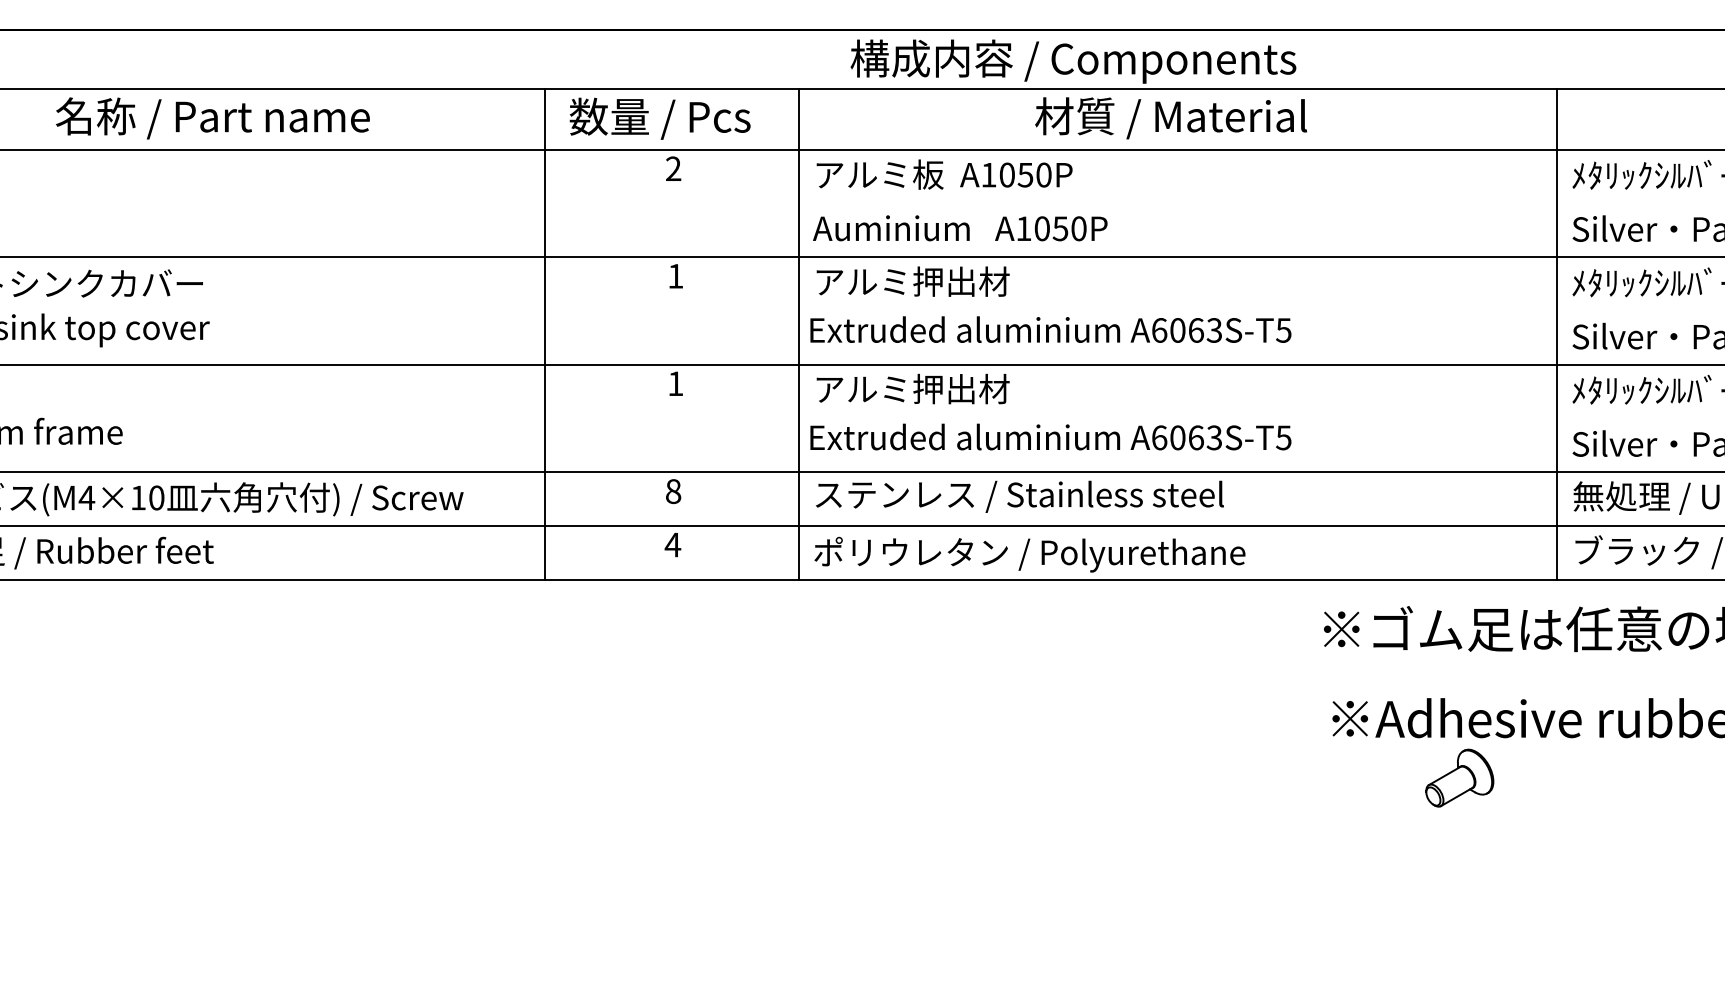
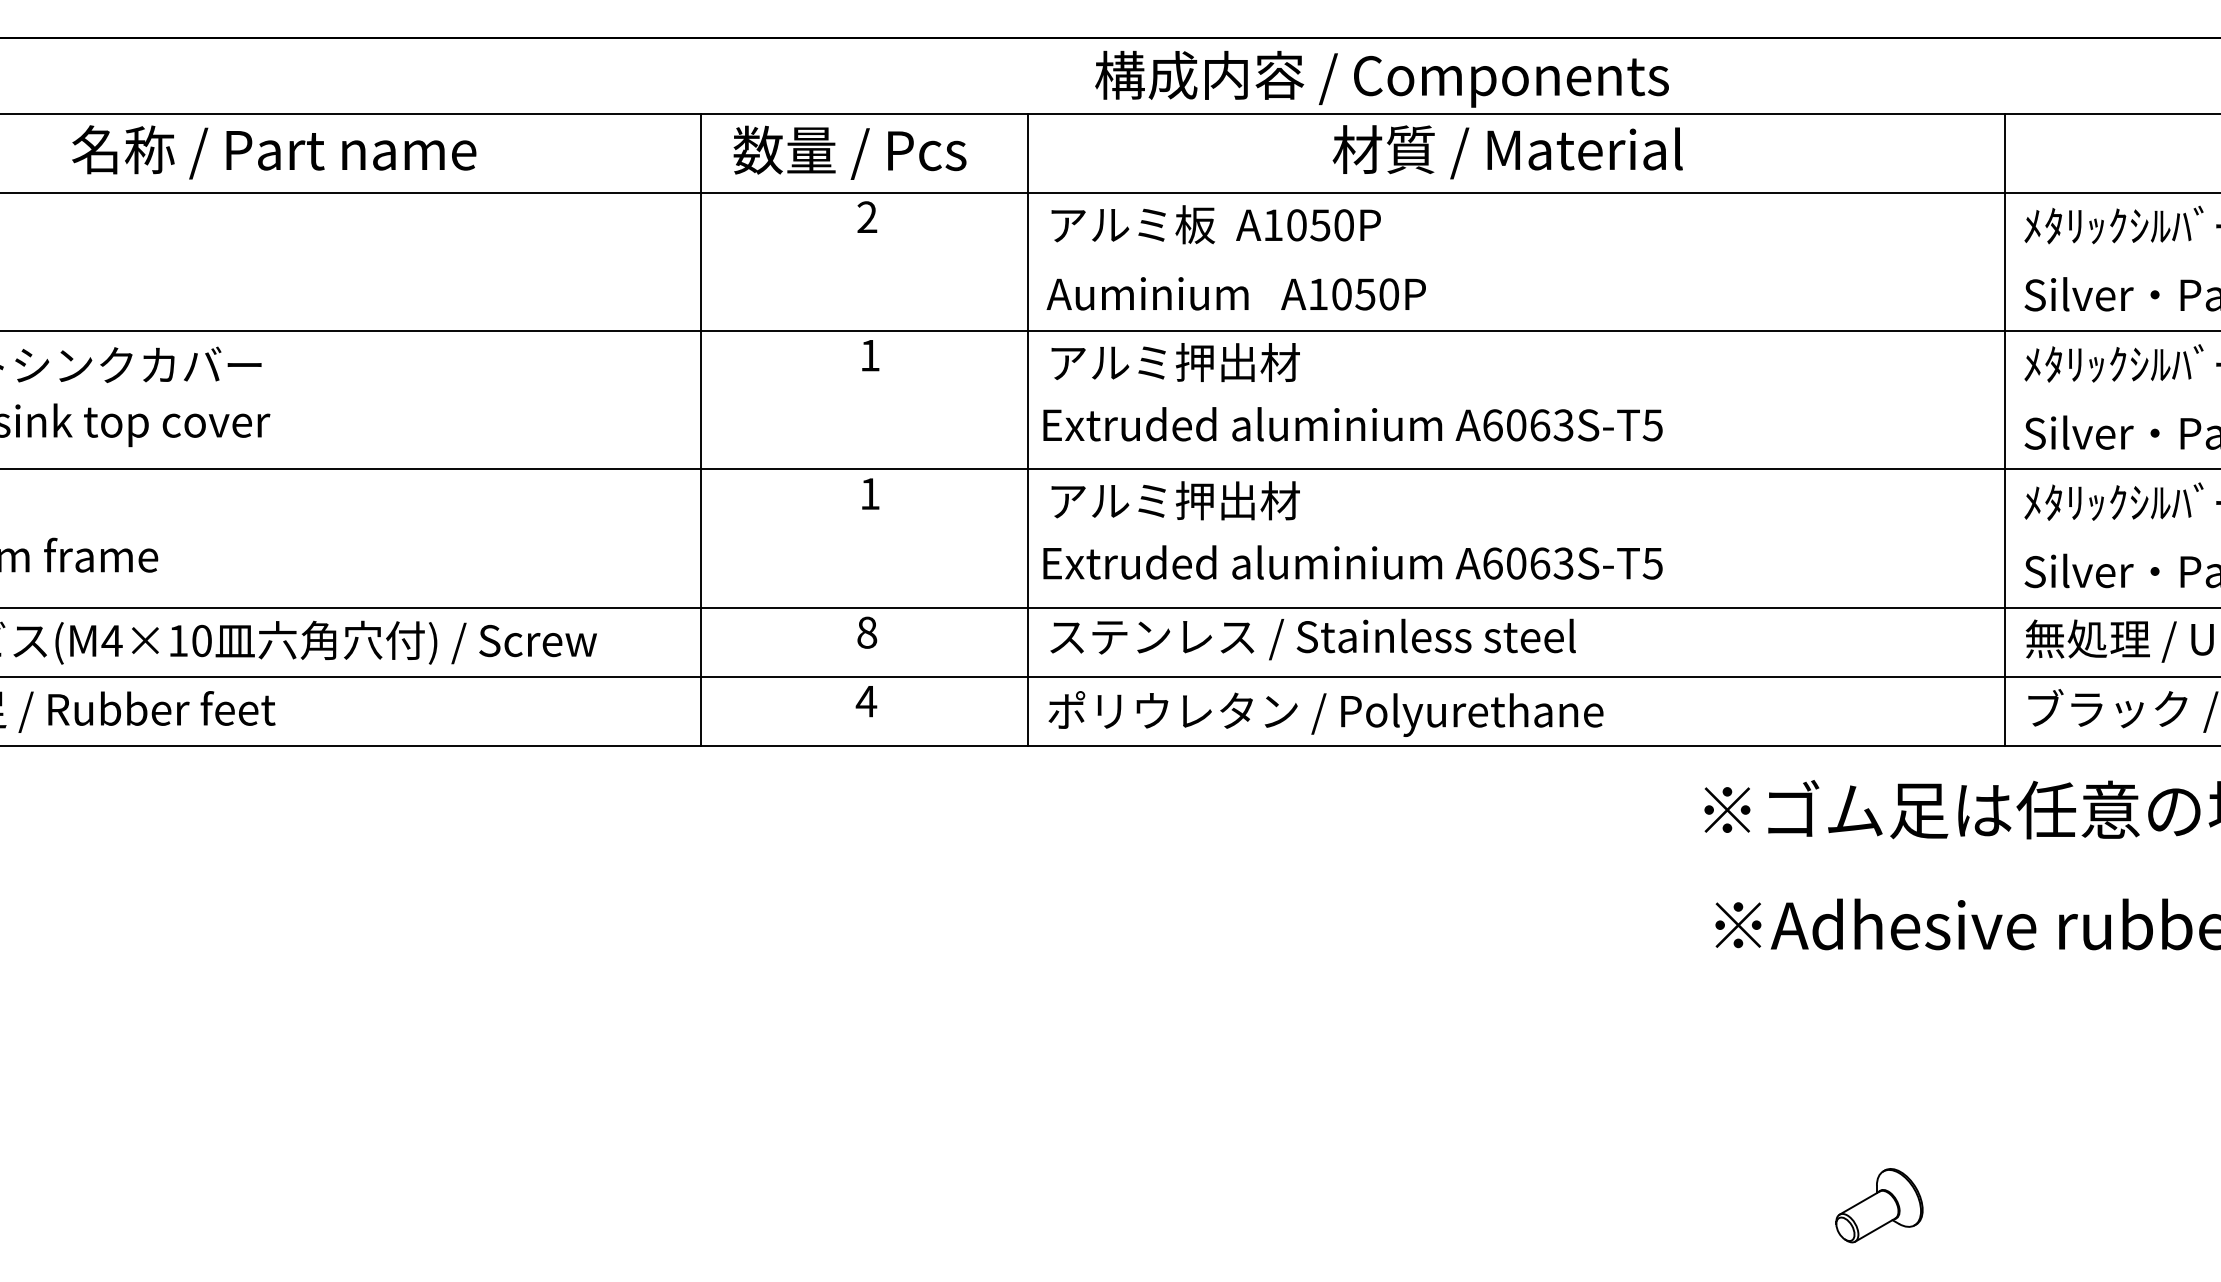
part: (1459, 778) -> (1879, 1205), moved

